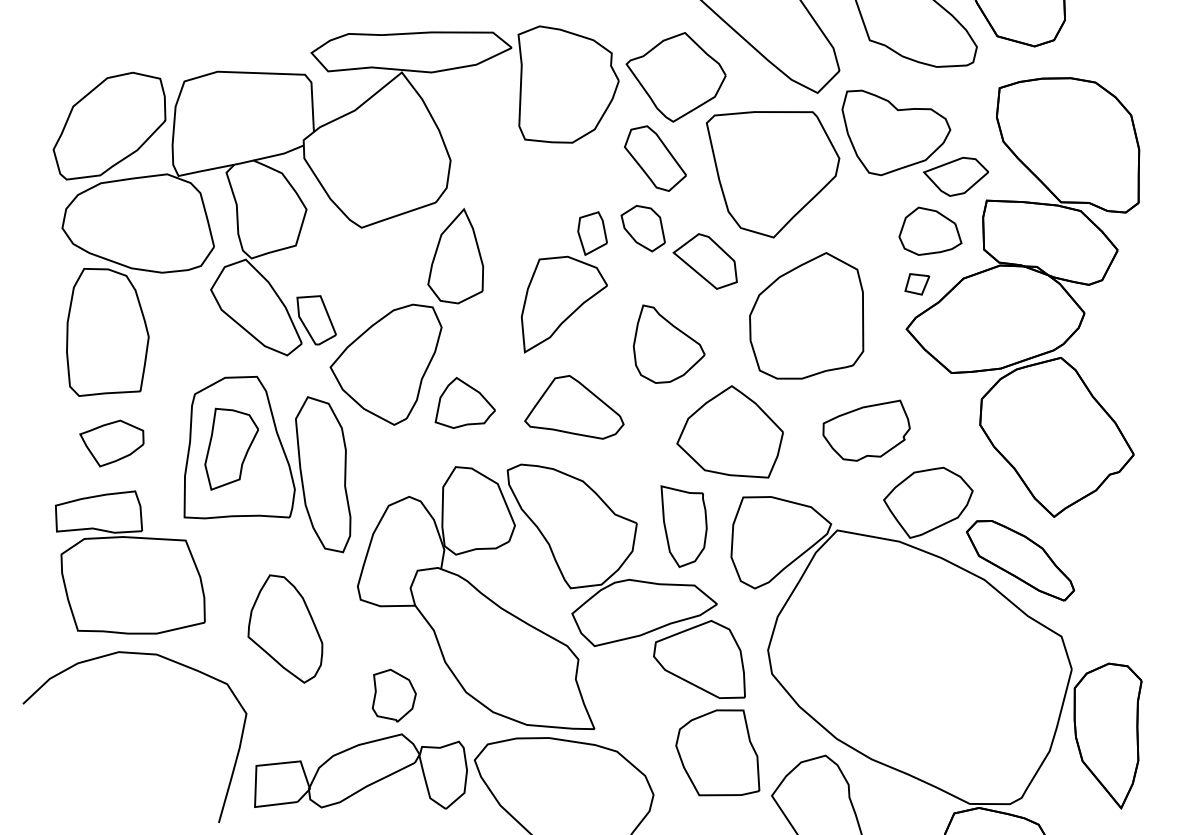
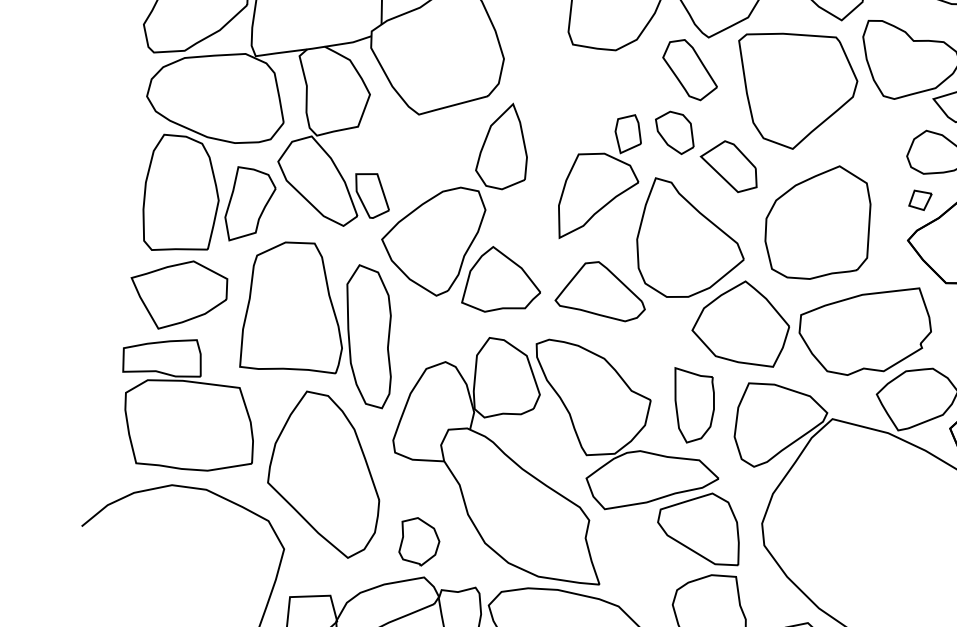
part: (669, 343) -> (691, 238), size x1.67
part: (465, 402) -> (502, 279), size x1.43
part: (866, 430) -> (865, 330), size x1.67
part: (111, 443) -> (178, 295), size x1.67
part: (231, 448) -> (250, 204), moved
part: (285, 628) -> (324, 474), size x1.67

